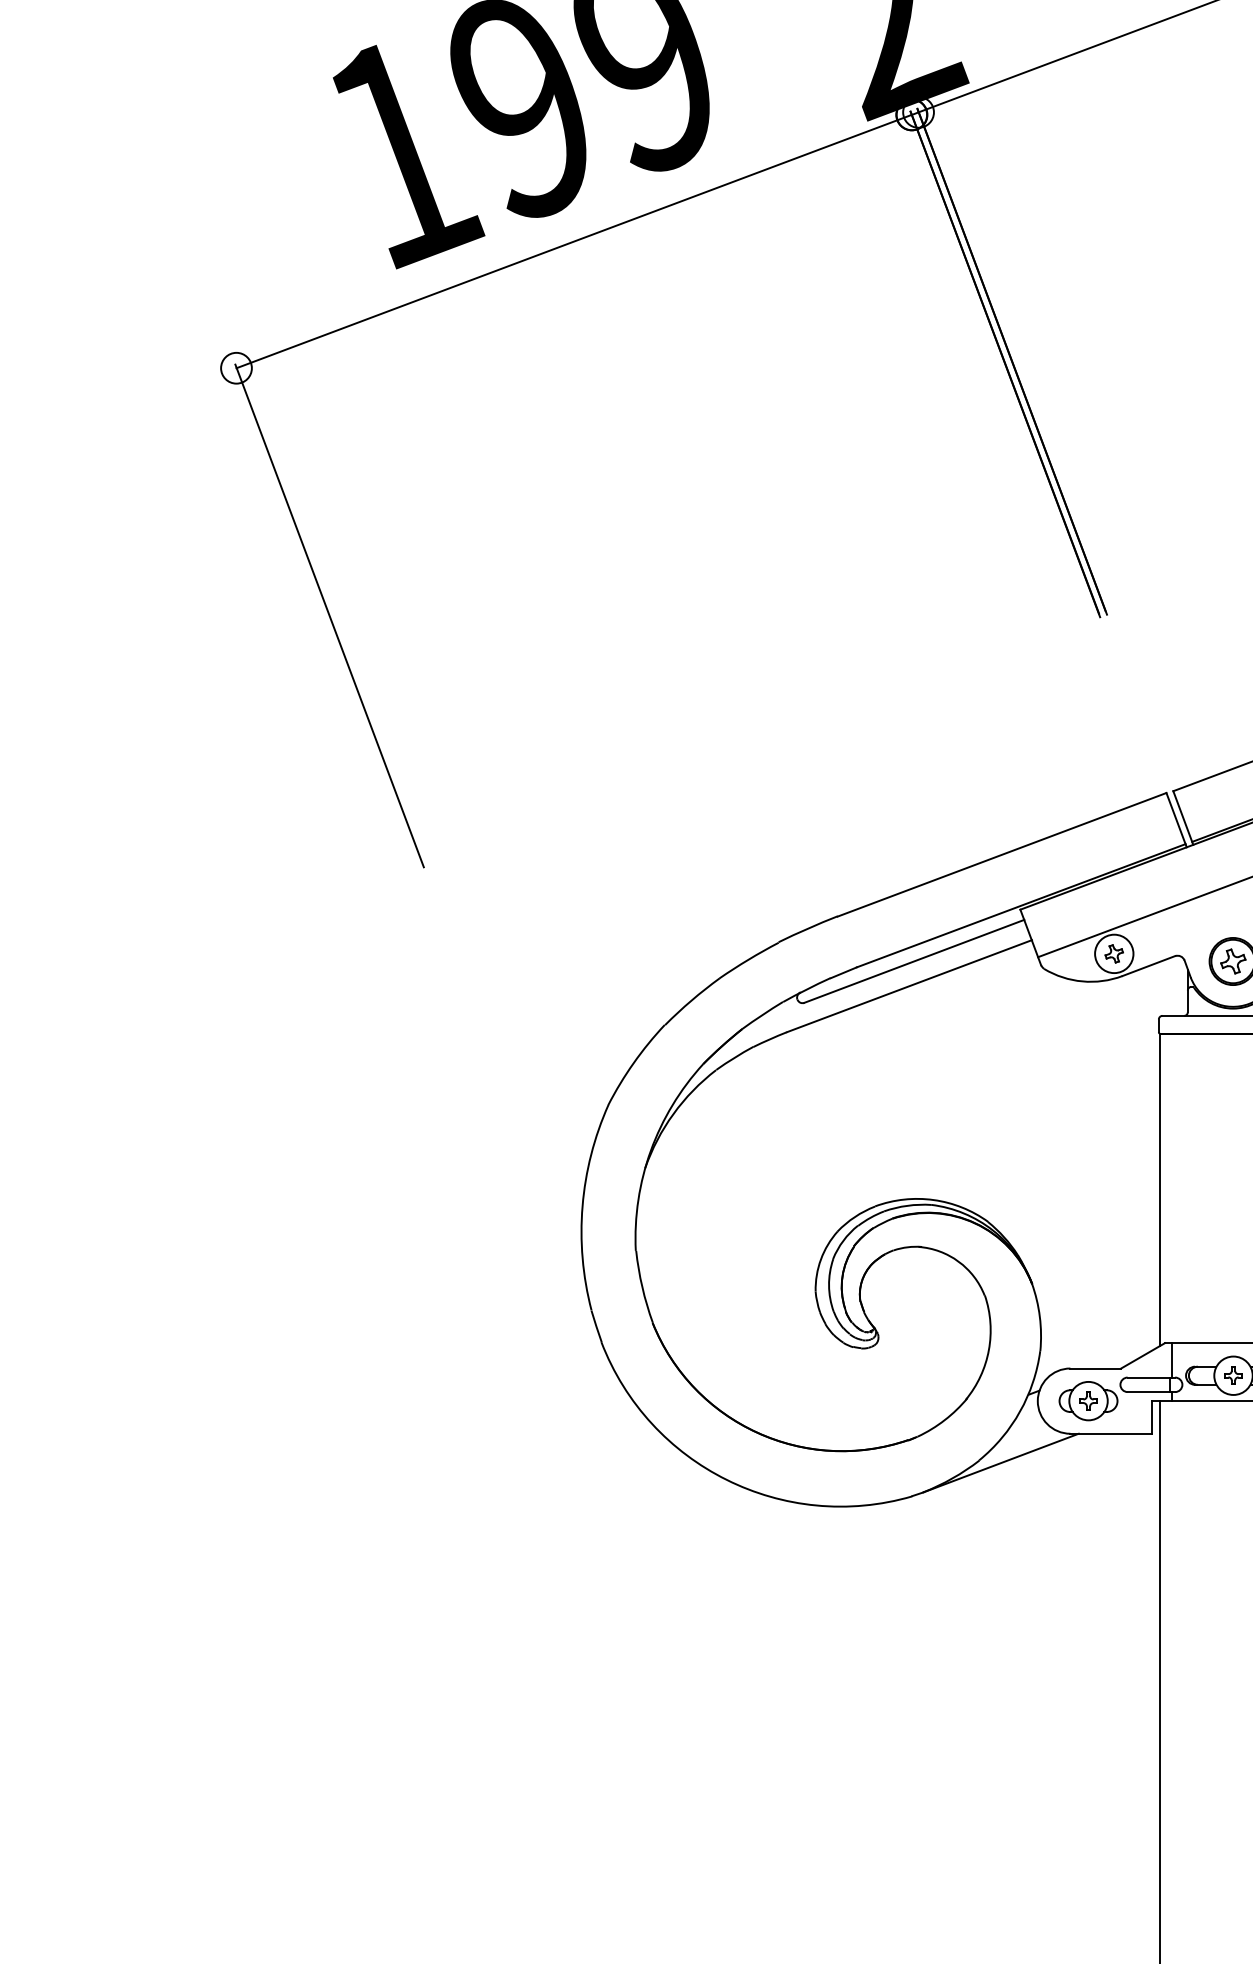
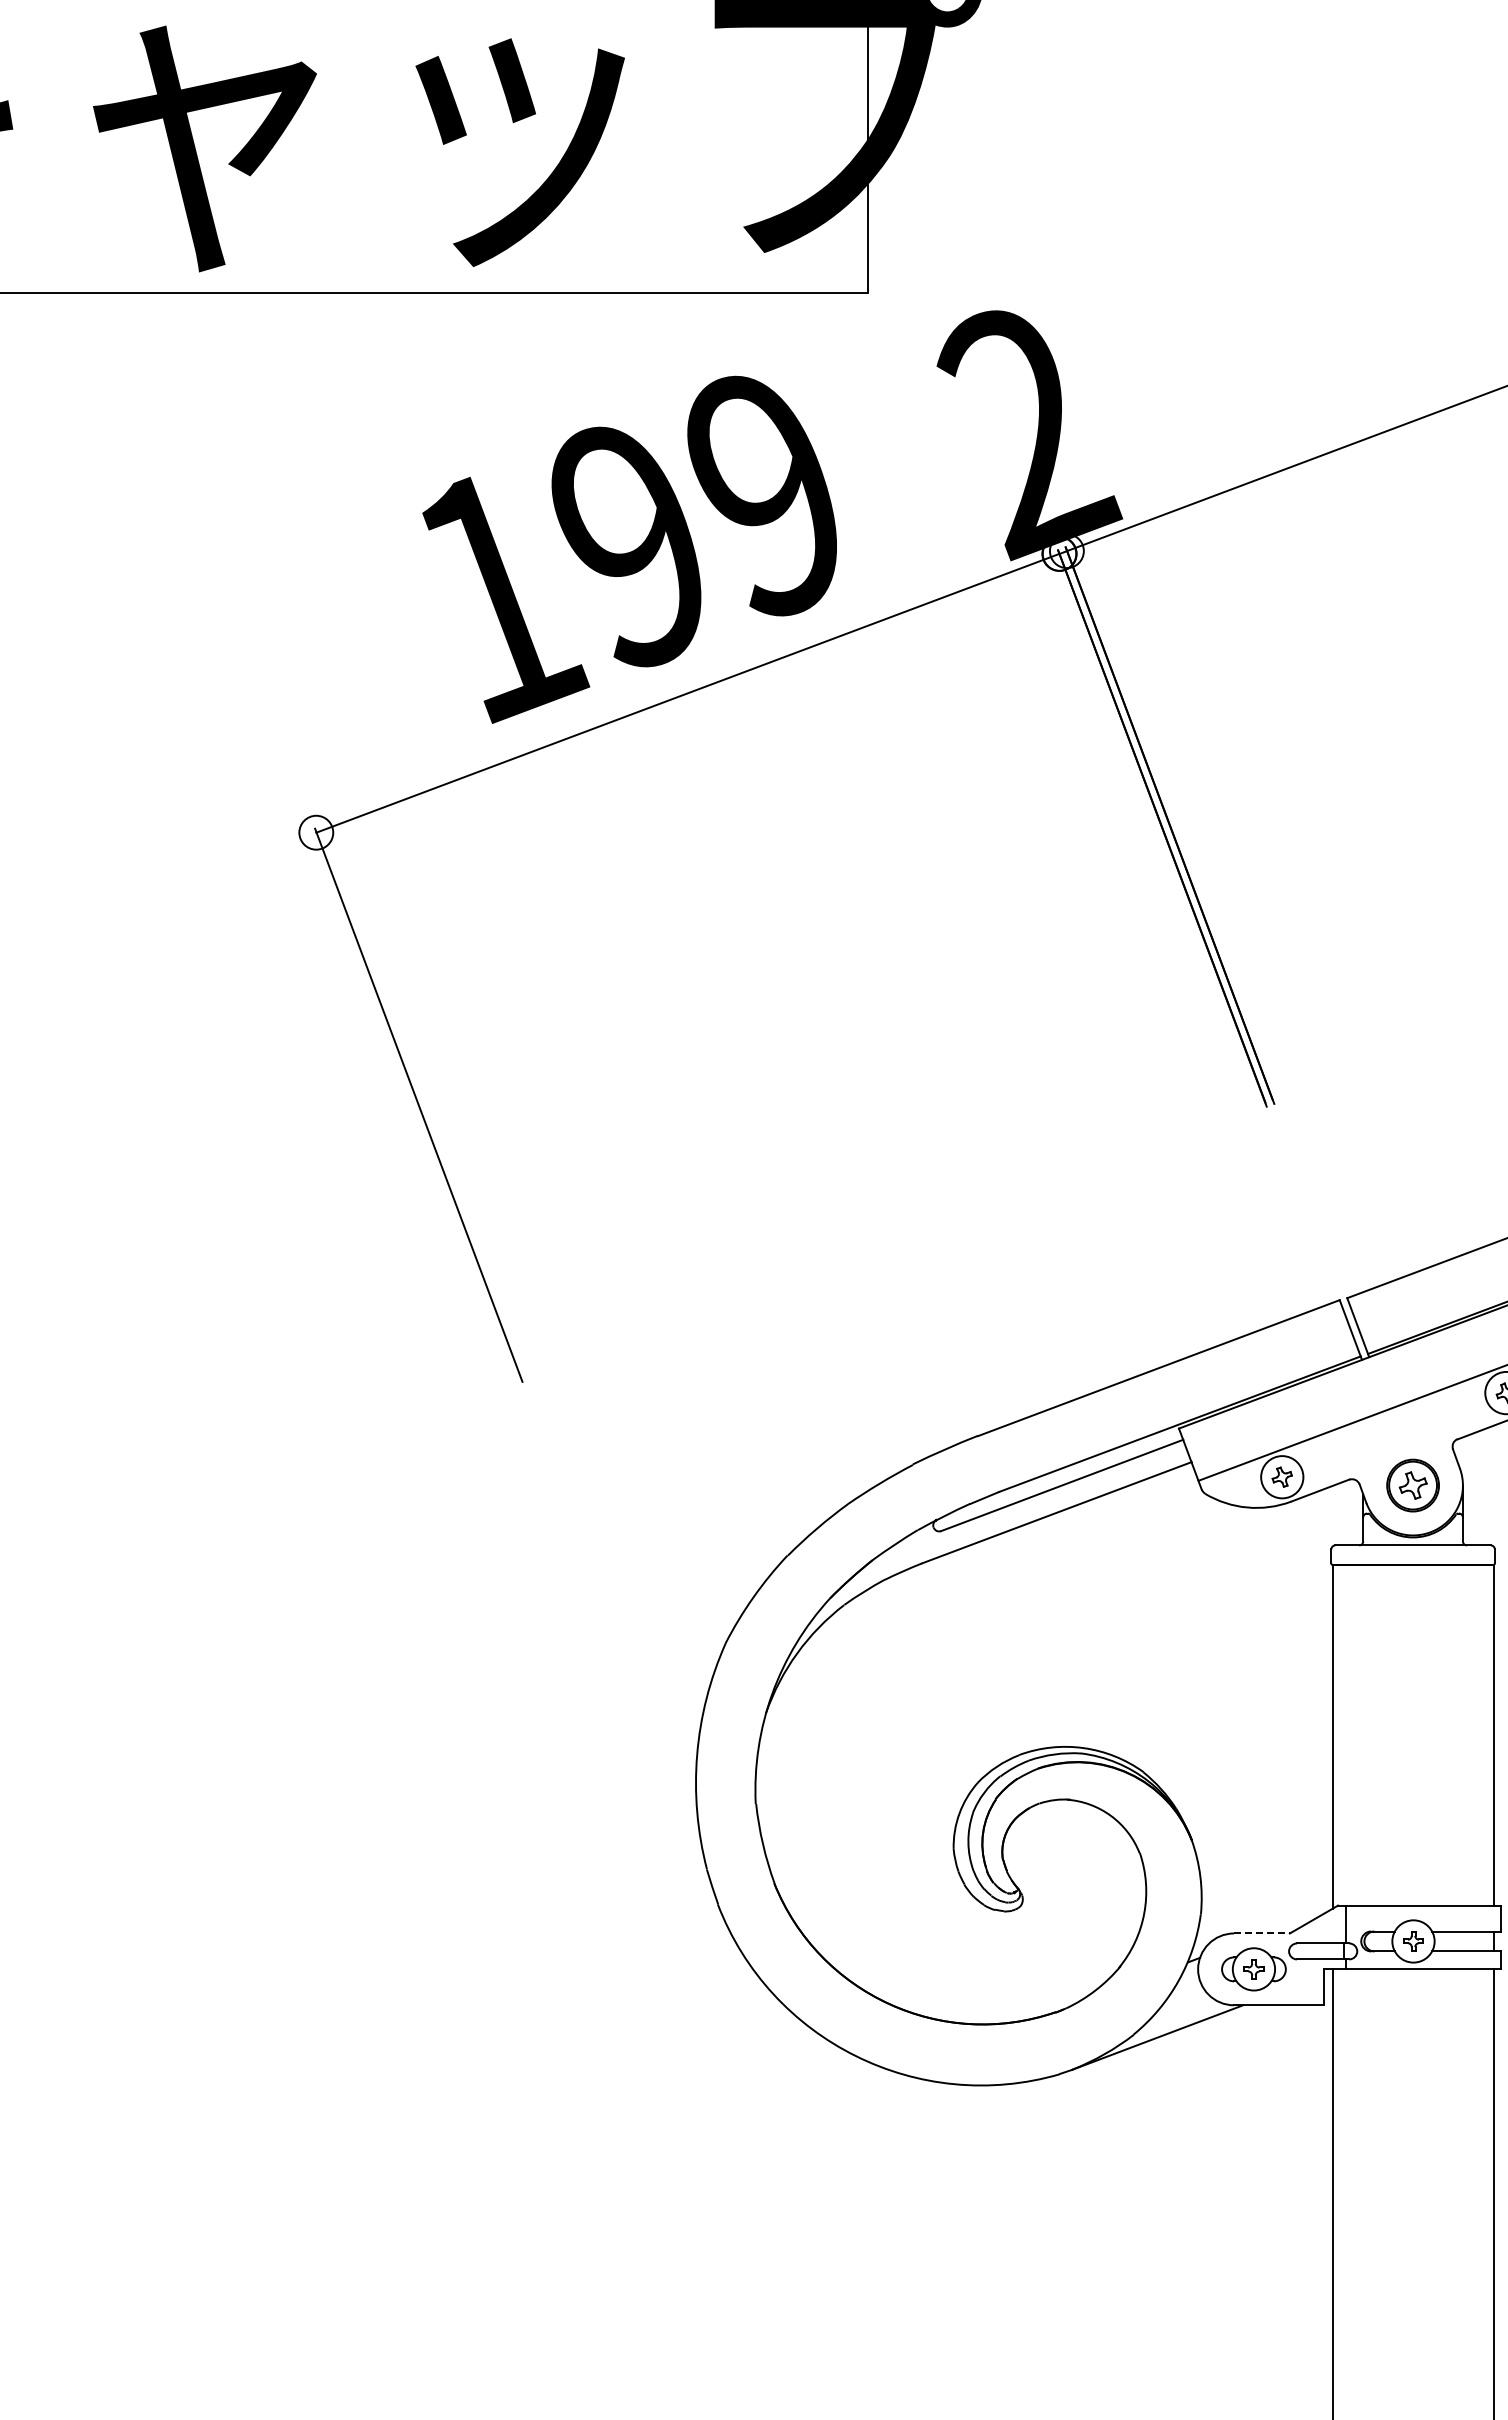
line: (1095, 1368) -> (1261, 1933), solid -> dashed

